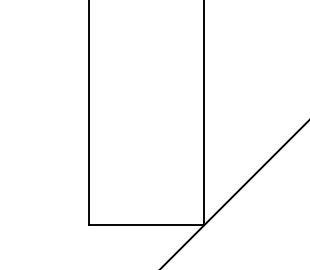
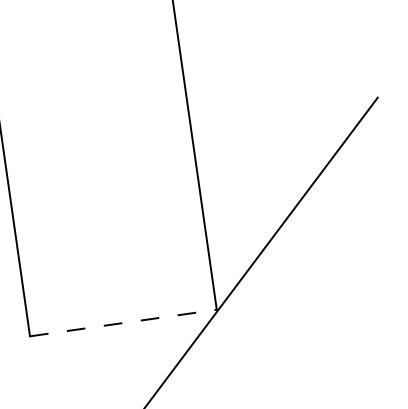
line: (146, 224) -> (123, 322), solid -> dashed

